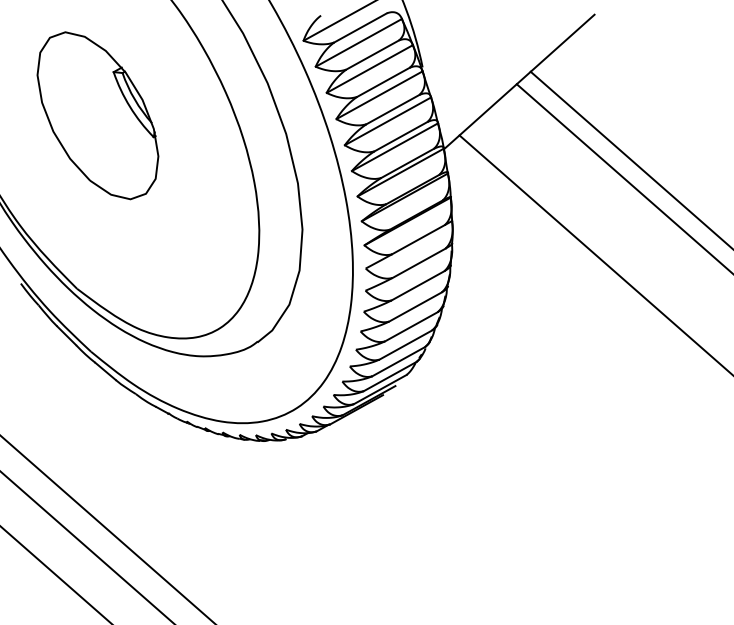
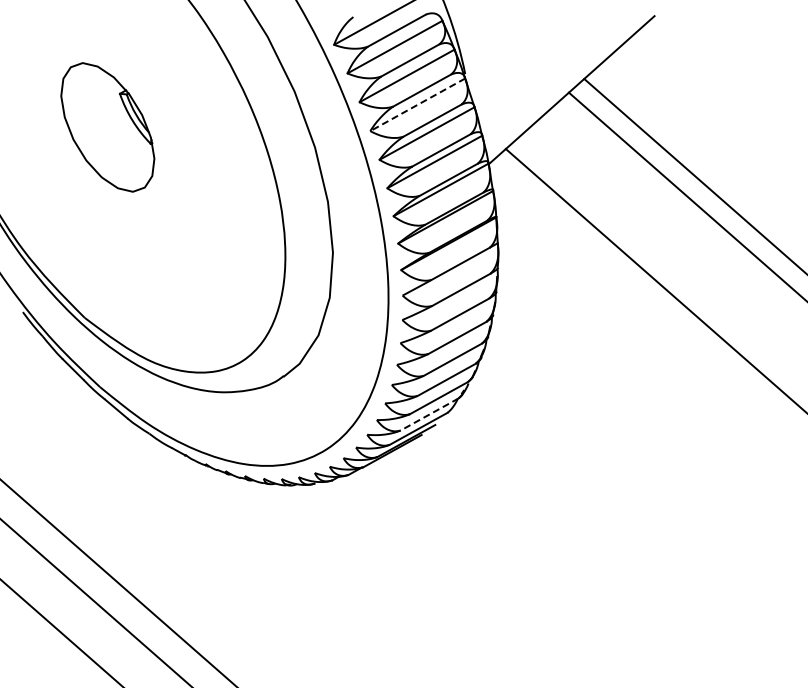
line: (379, 95) -> (417, 105), solid -> dashed
part: (97, 115) -> (107, 127), size x0.7
line: (390, 376) -> (429, 414), solid -> dashed

